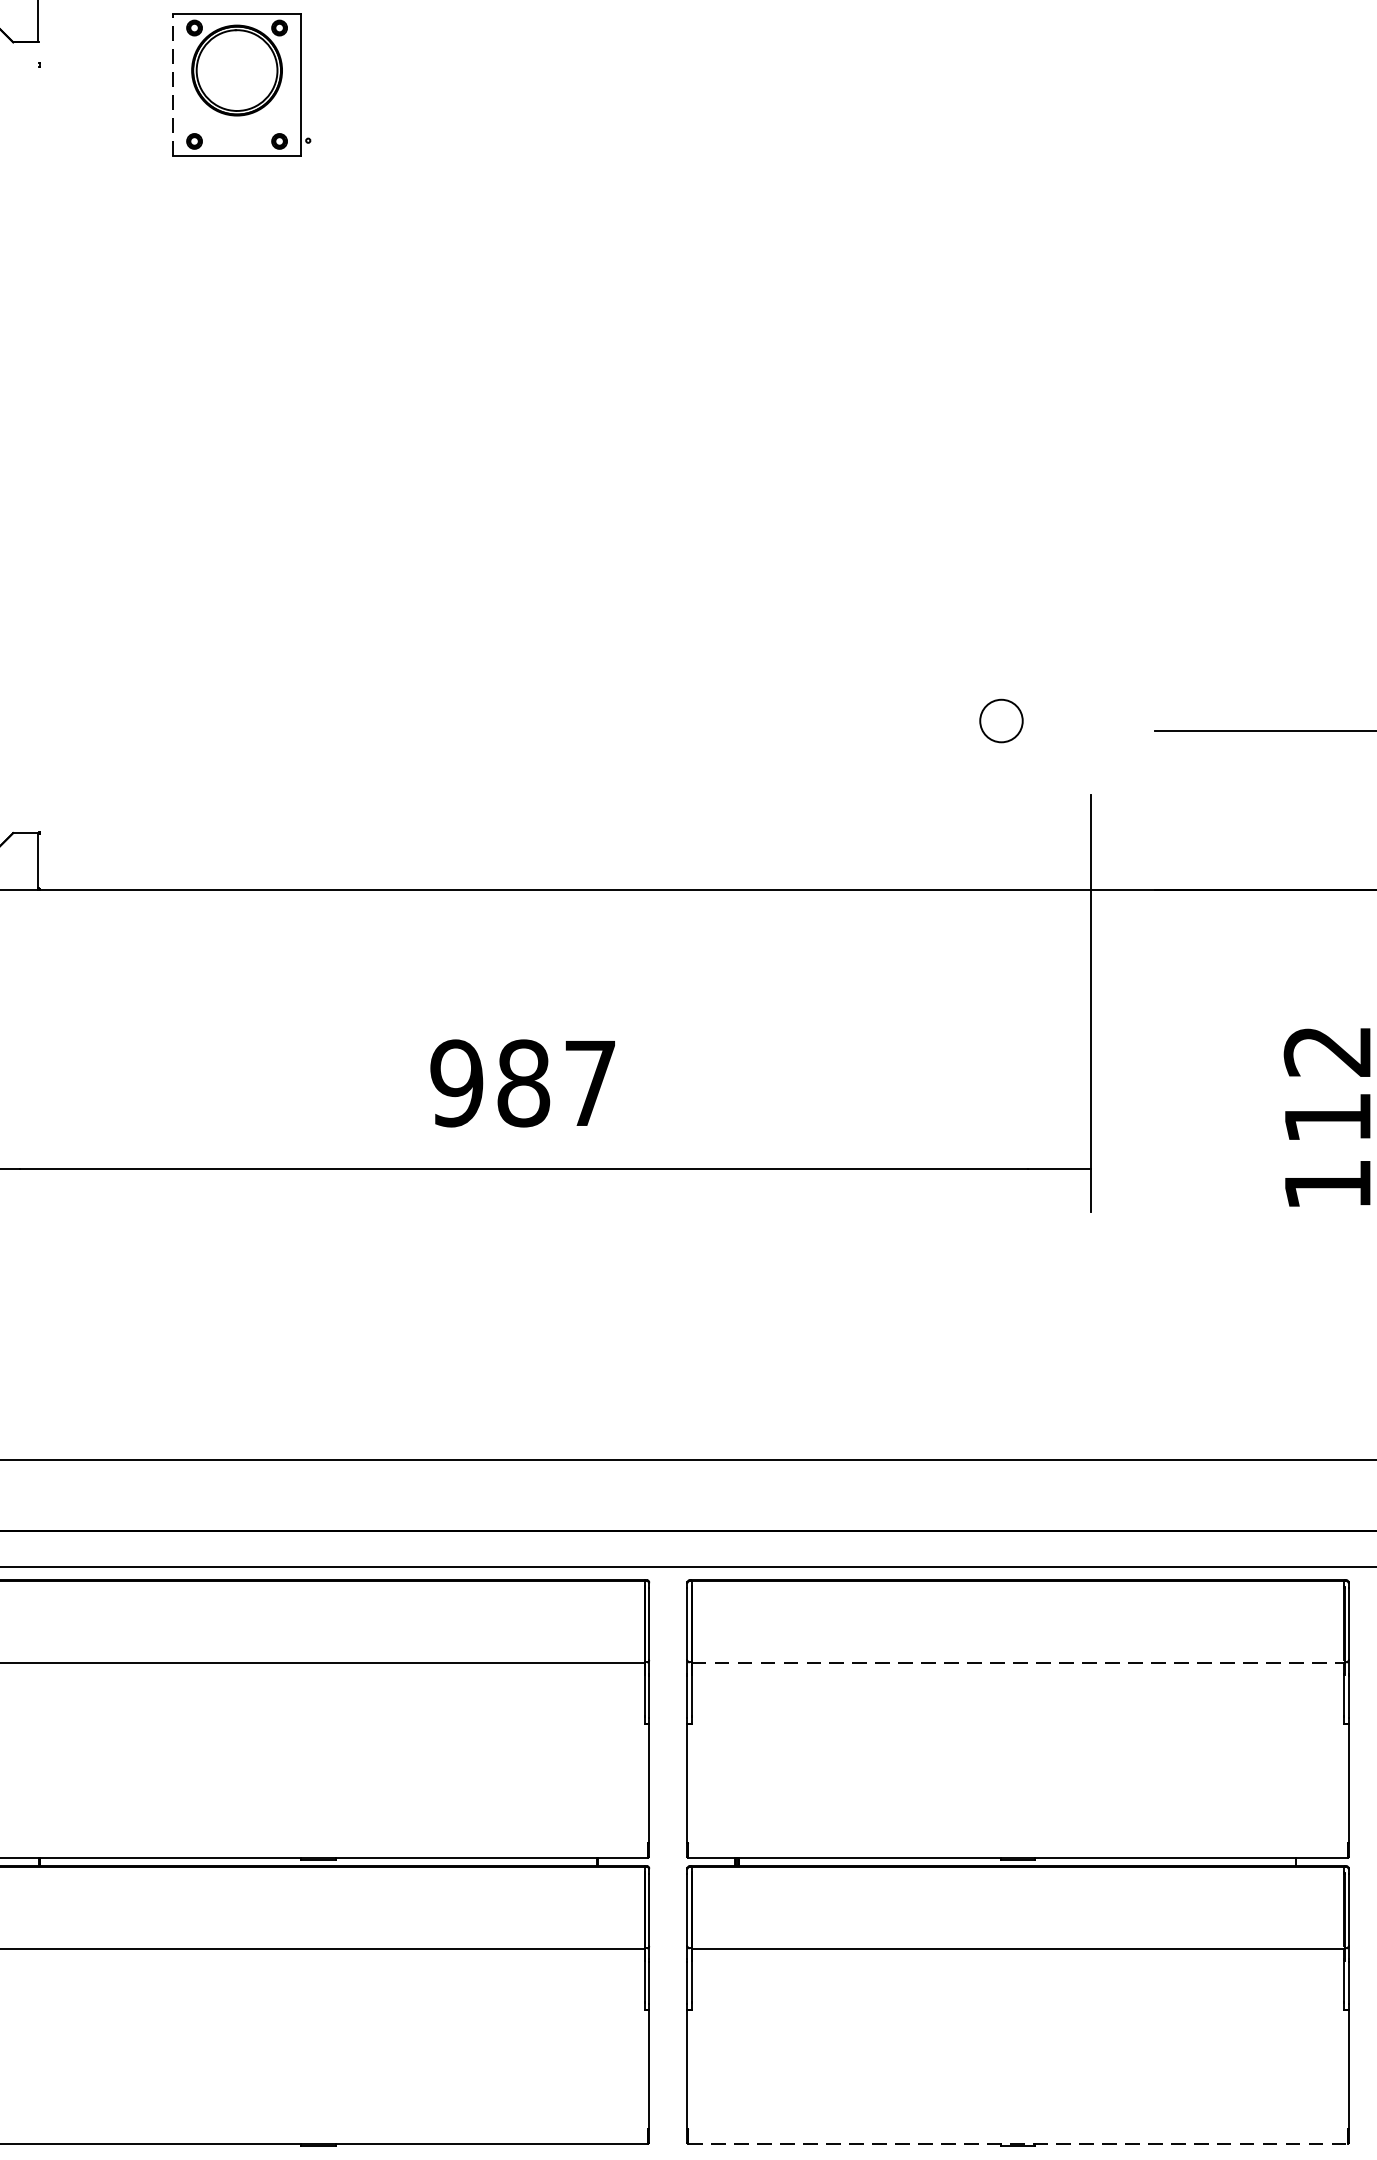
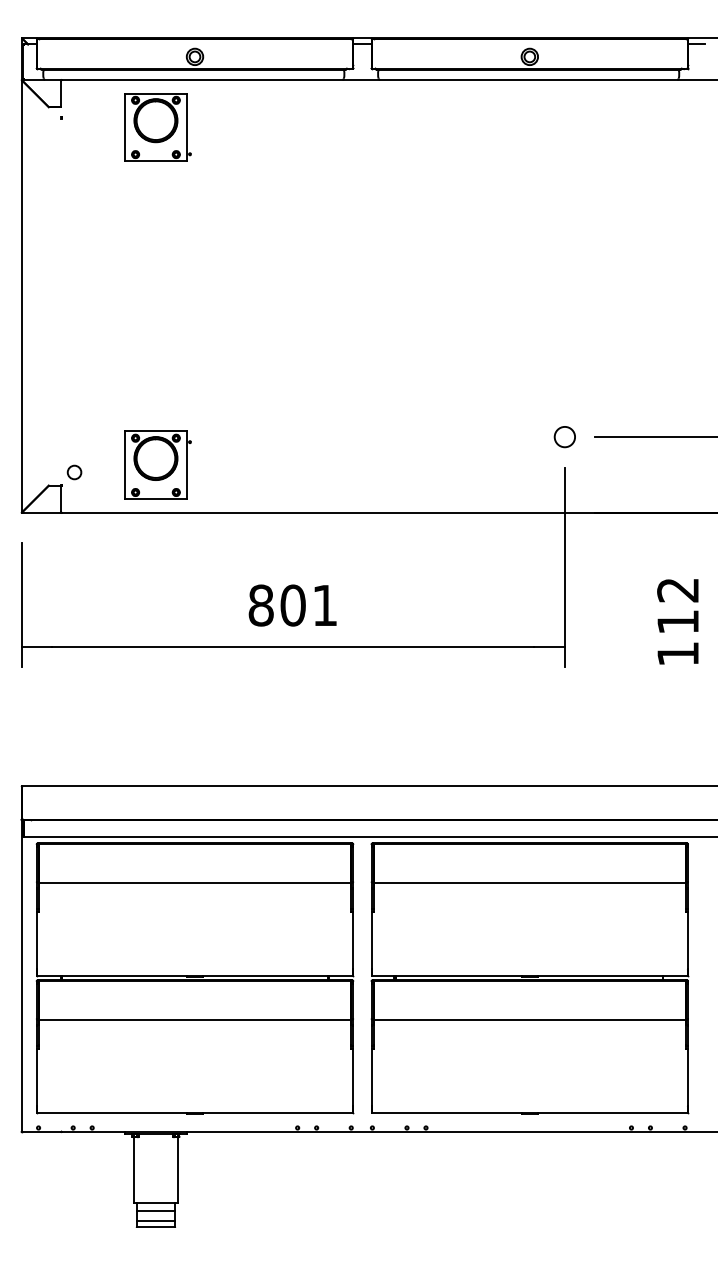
line: (173, 84) -> (125, 127), dashed -> solid
circle: (1000, 721) -> (564, 437), moved
part: (240, 788) -> (157, 464), added
circle: (66, 805) -> (74, 472), added
text: (522, 1083) -> (292, 605), 987 -> 801
line: (1019, 1663) -> (530, 883), dashed -> solid
line: (1017, 2144) -> (529, 1113), dashed -> solid

